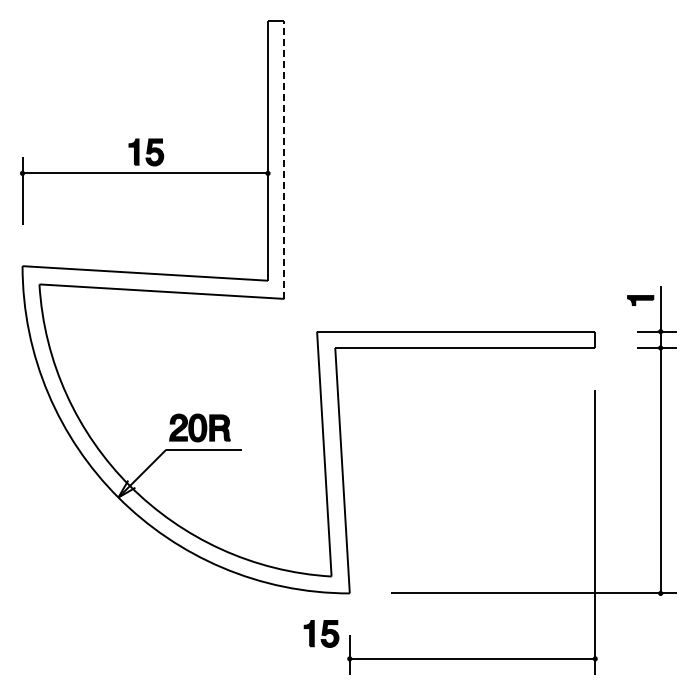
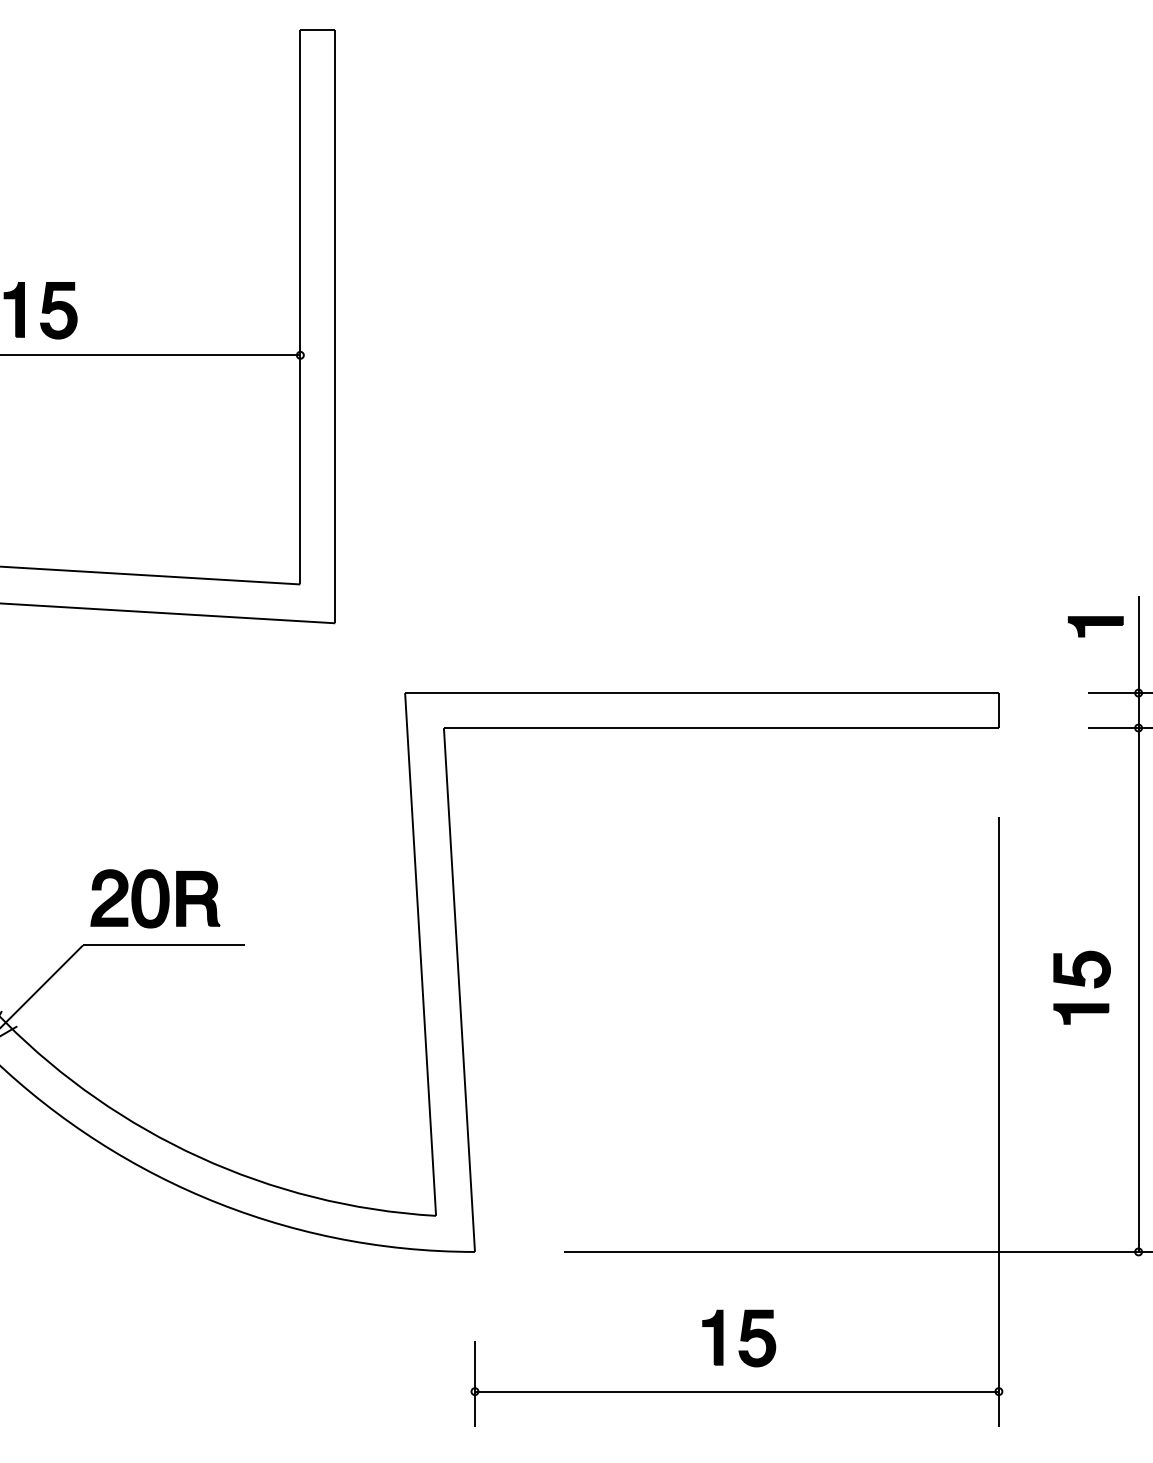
line: (284, 159) -> (335, 325), dashed -> solid
part: (634, 469) -> (1082, 987), added
part: (321, 633) -> (739, 1337), moved

